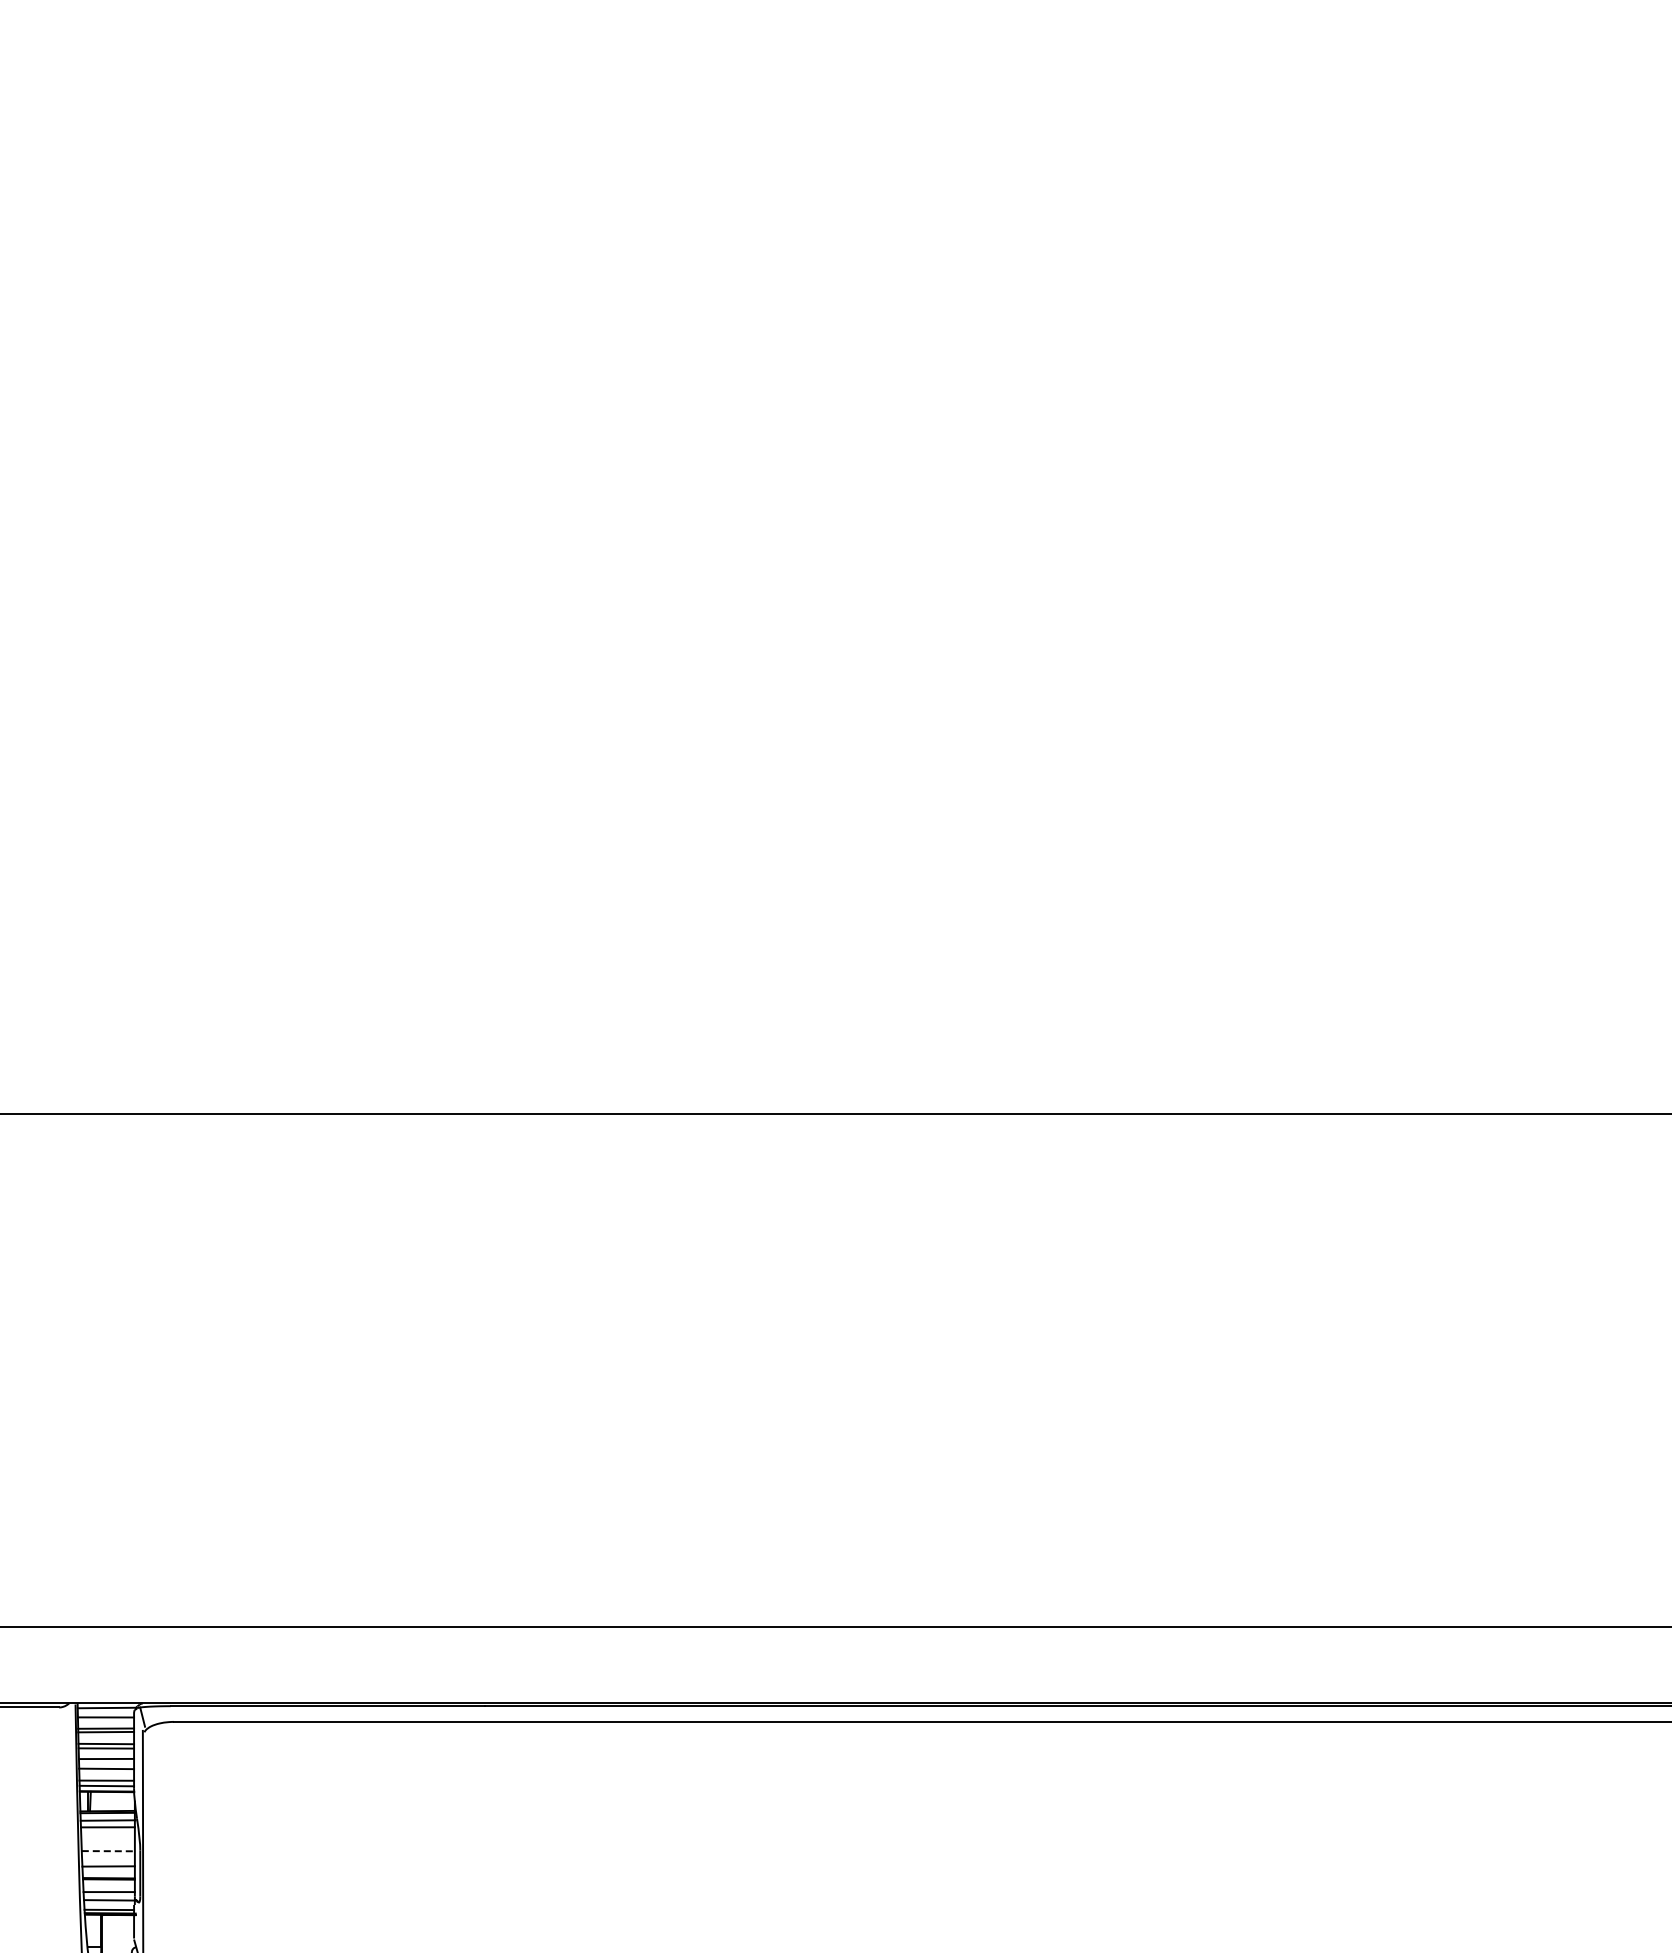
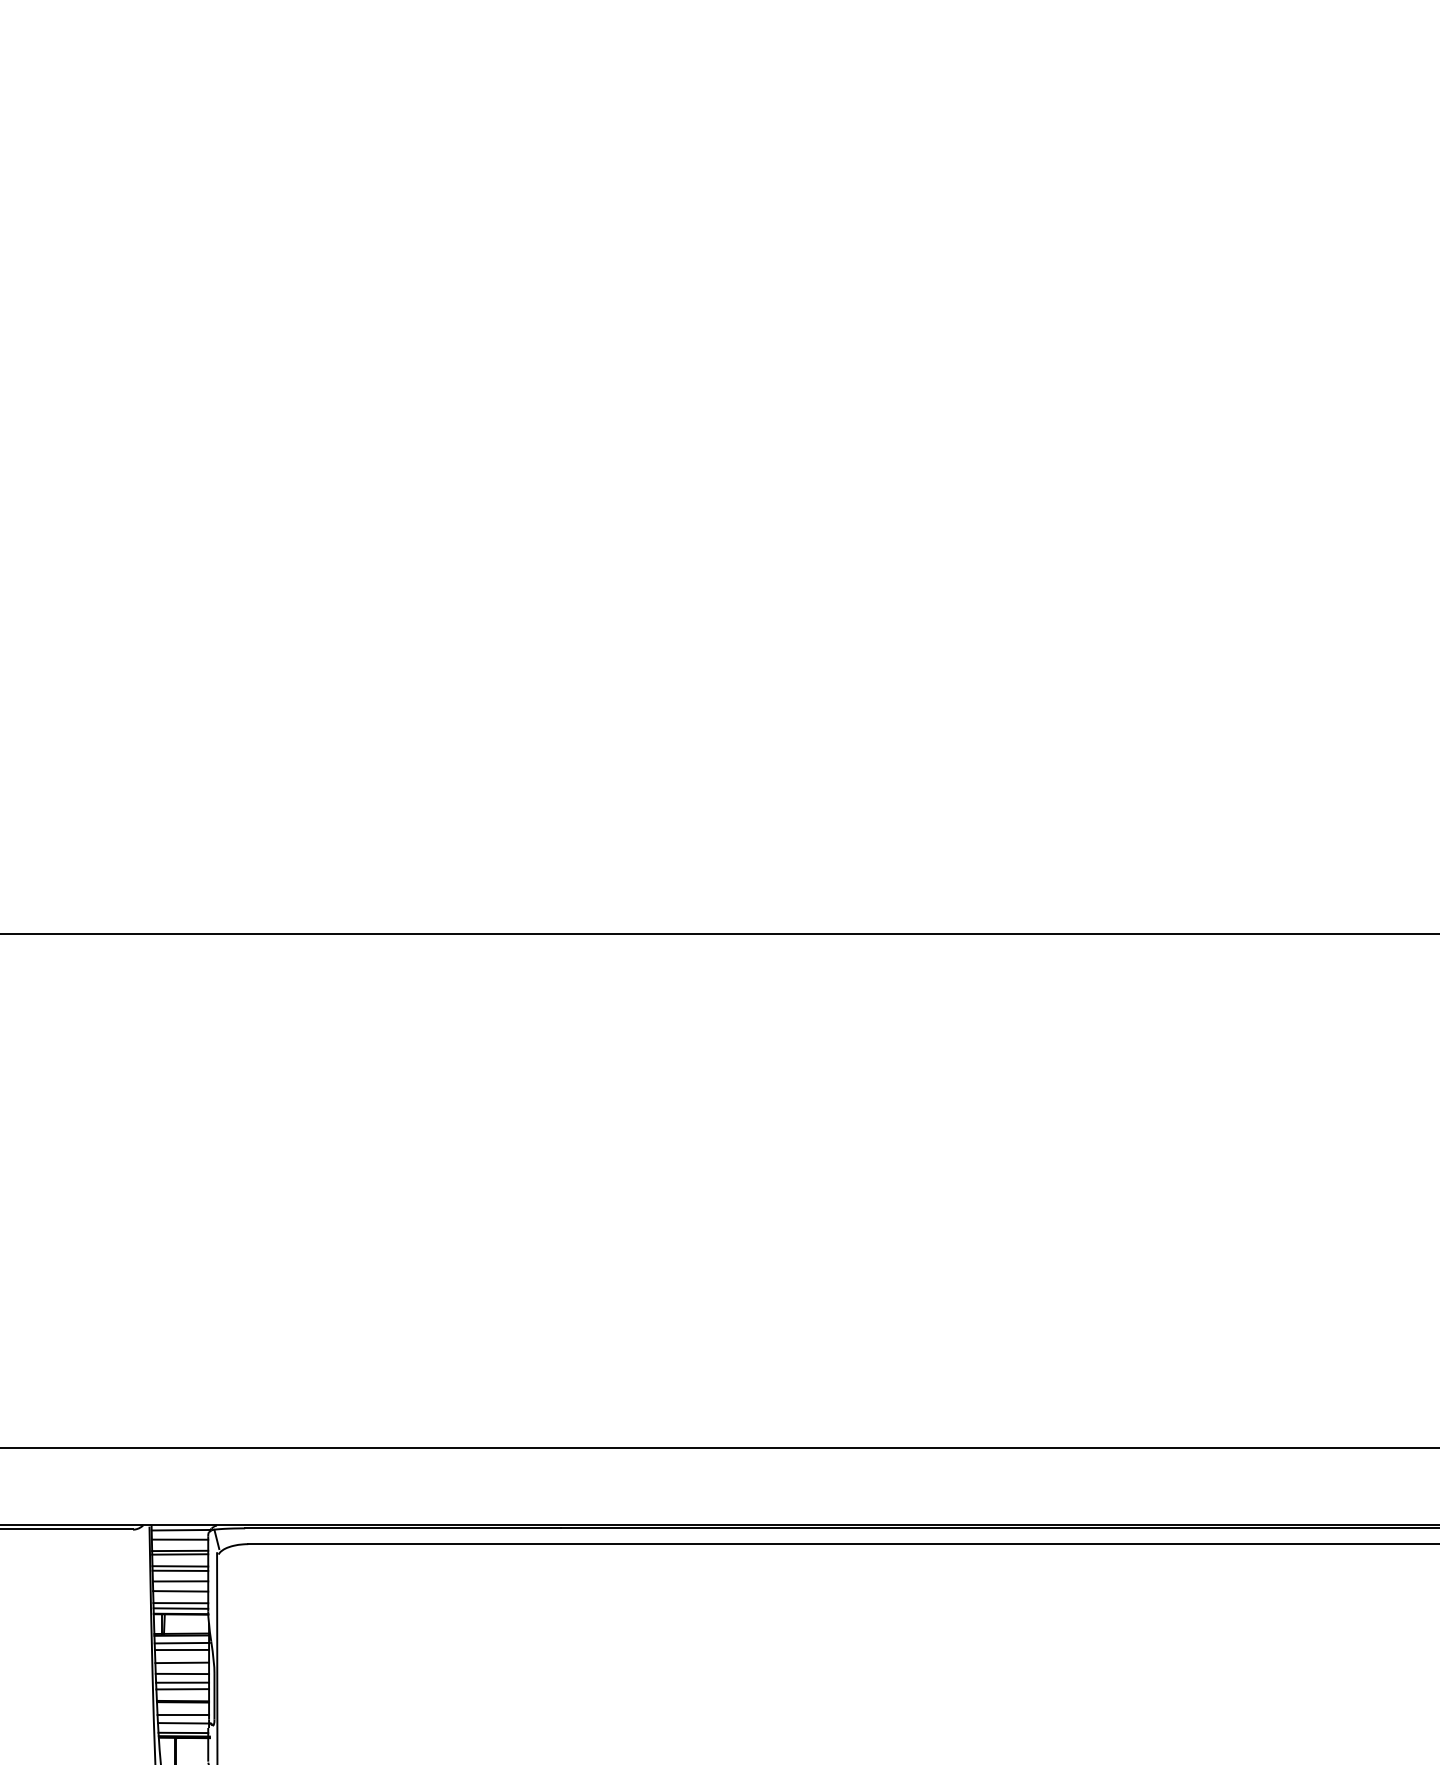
line: (107, 1839) -> (181, 1662), added
line: (108, 1851) -> (182, 1674), dashed -> solid
line: (108, 1859) -> (182, 1682), added

